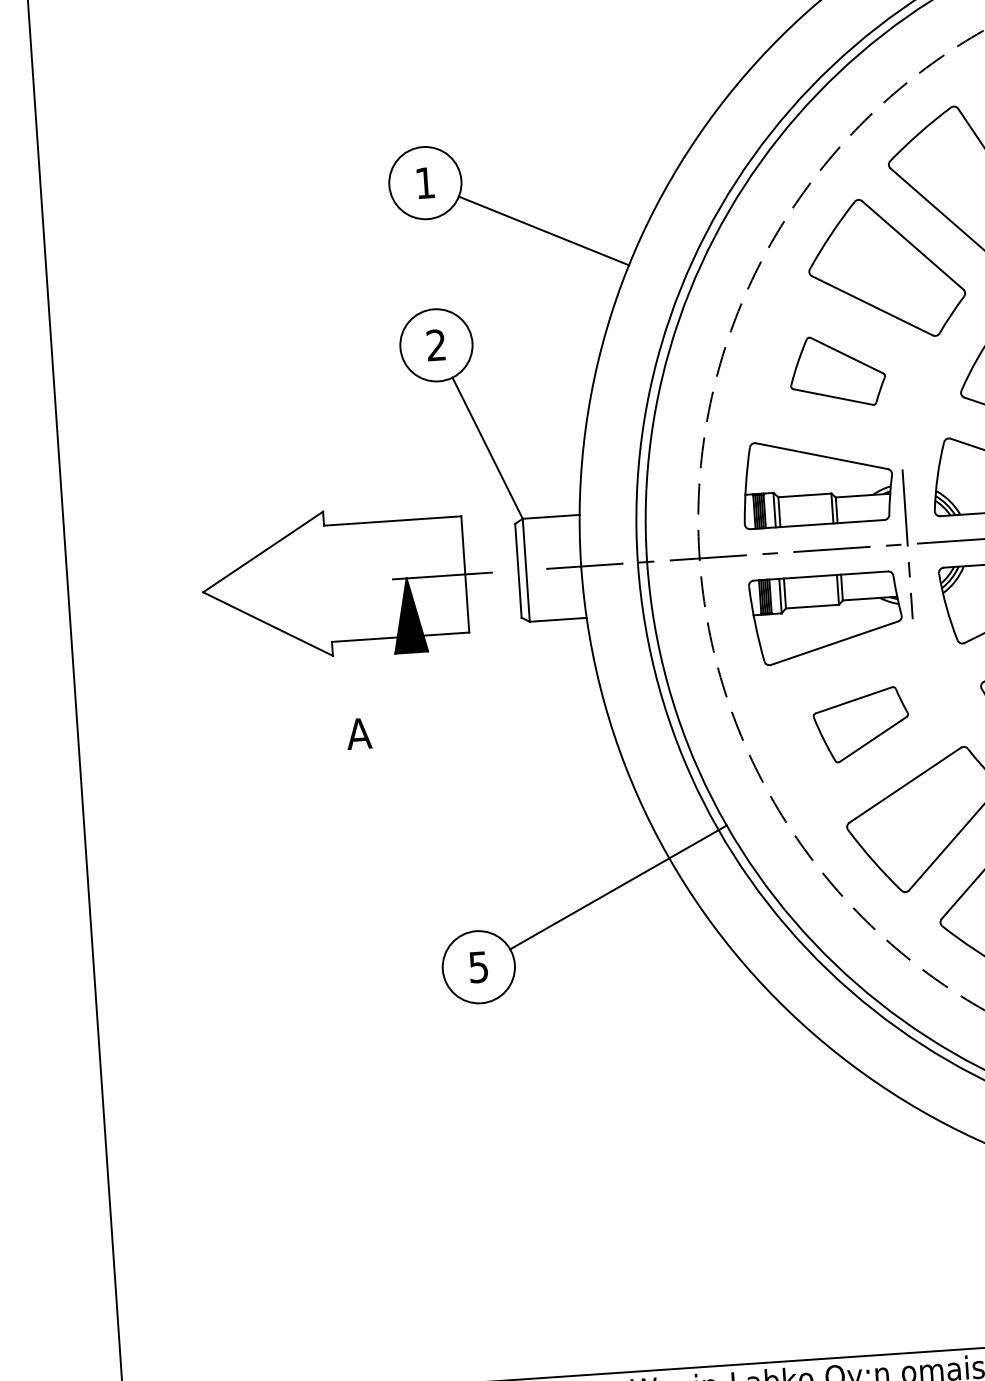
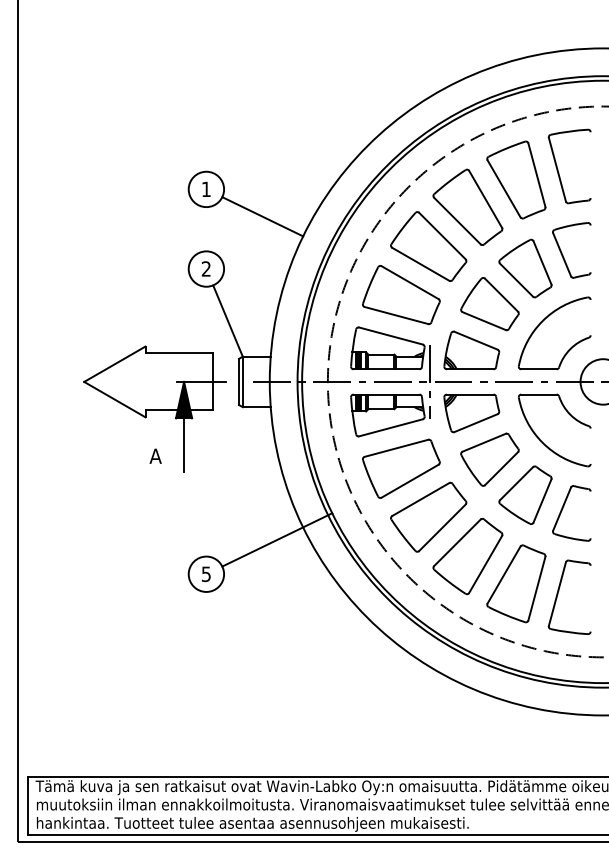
part: (837, 372) -> (401, 295), size x1.67
line: (416, 705) -> (184, 444), added
part: (861, 724) -> (401, 468), size x1.67

